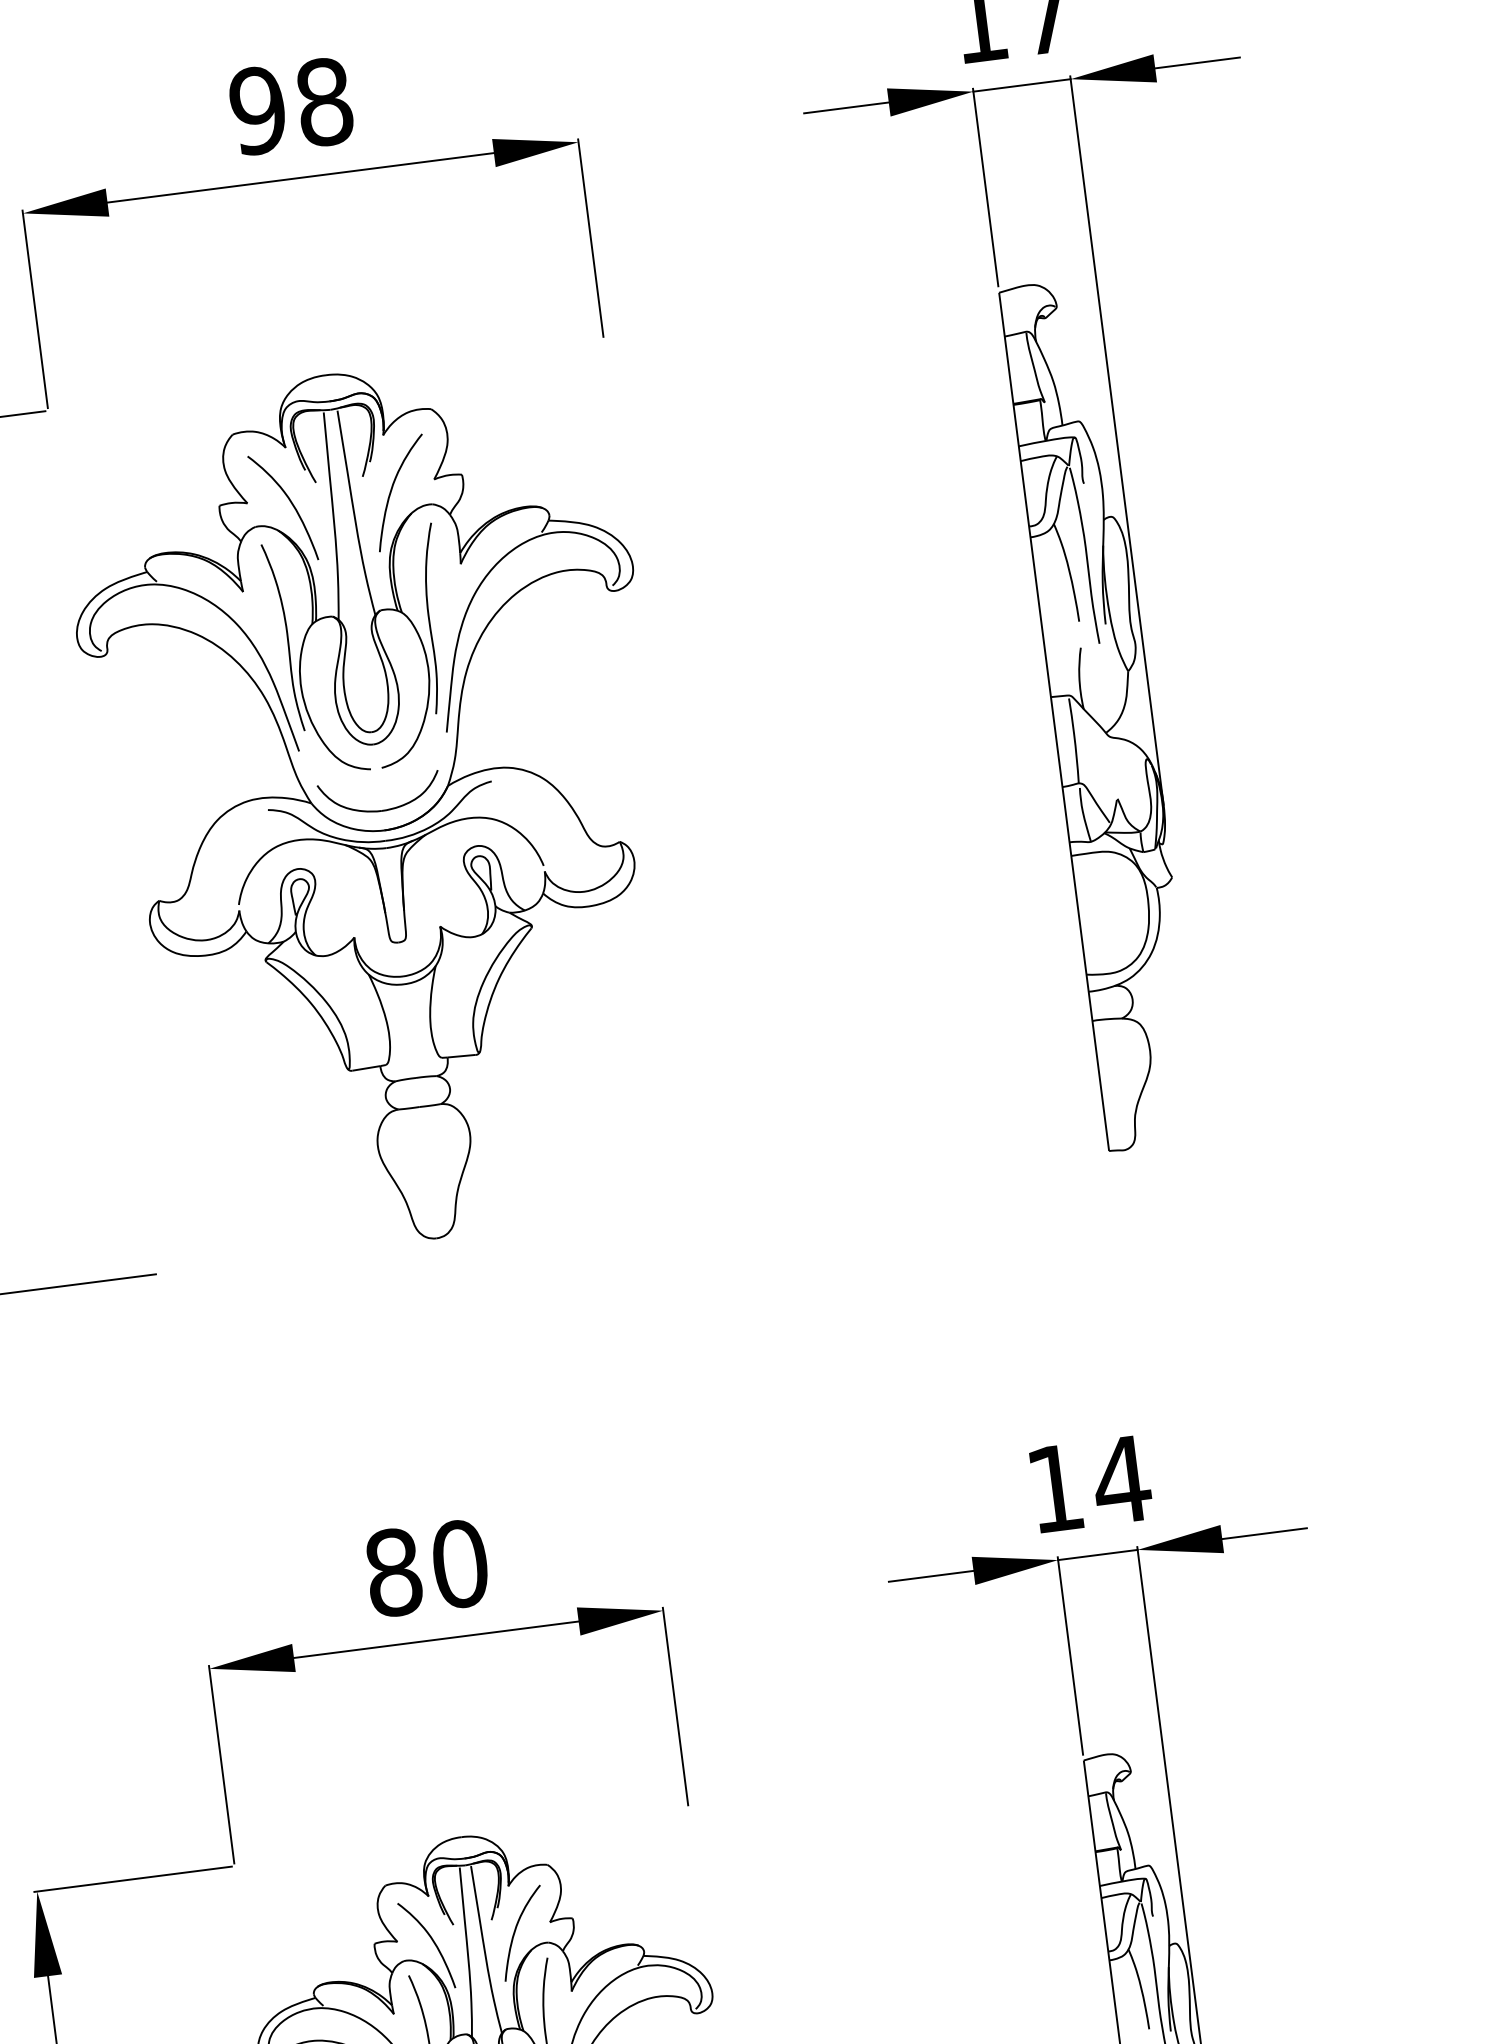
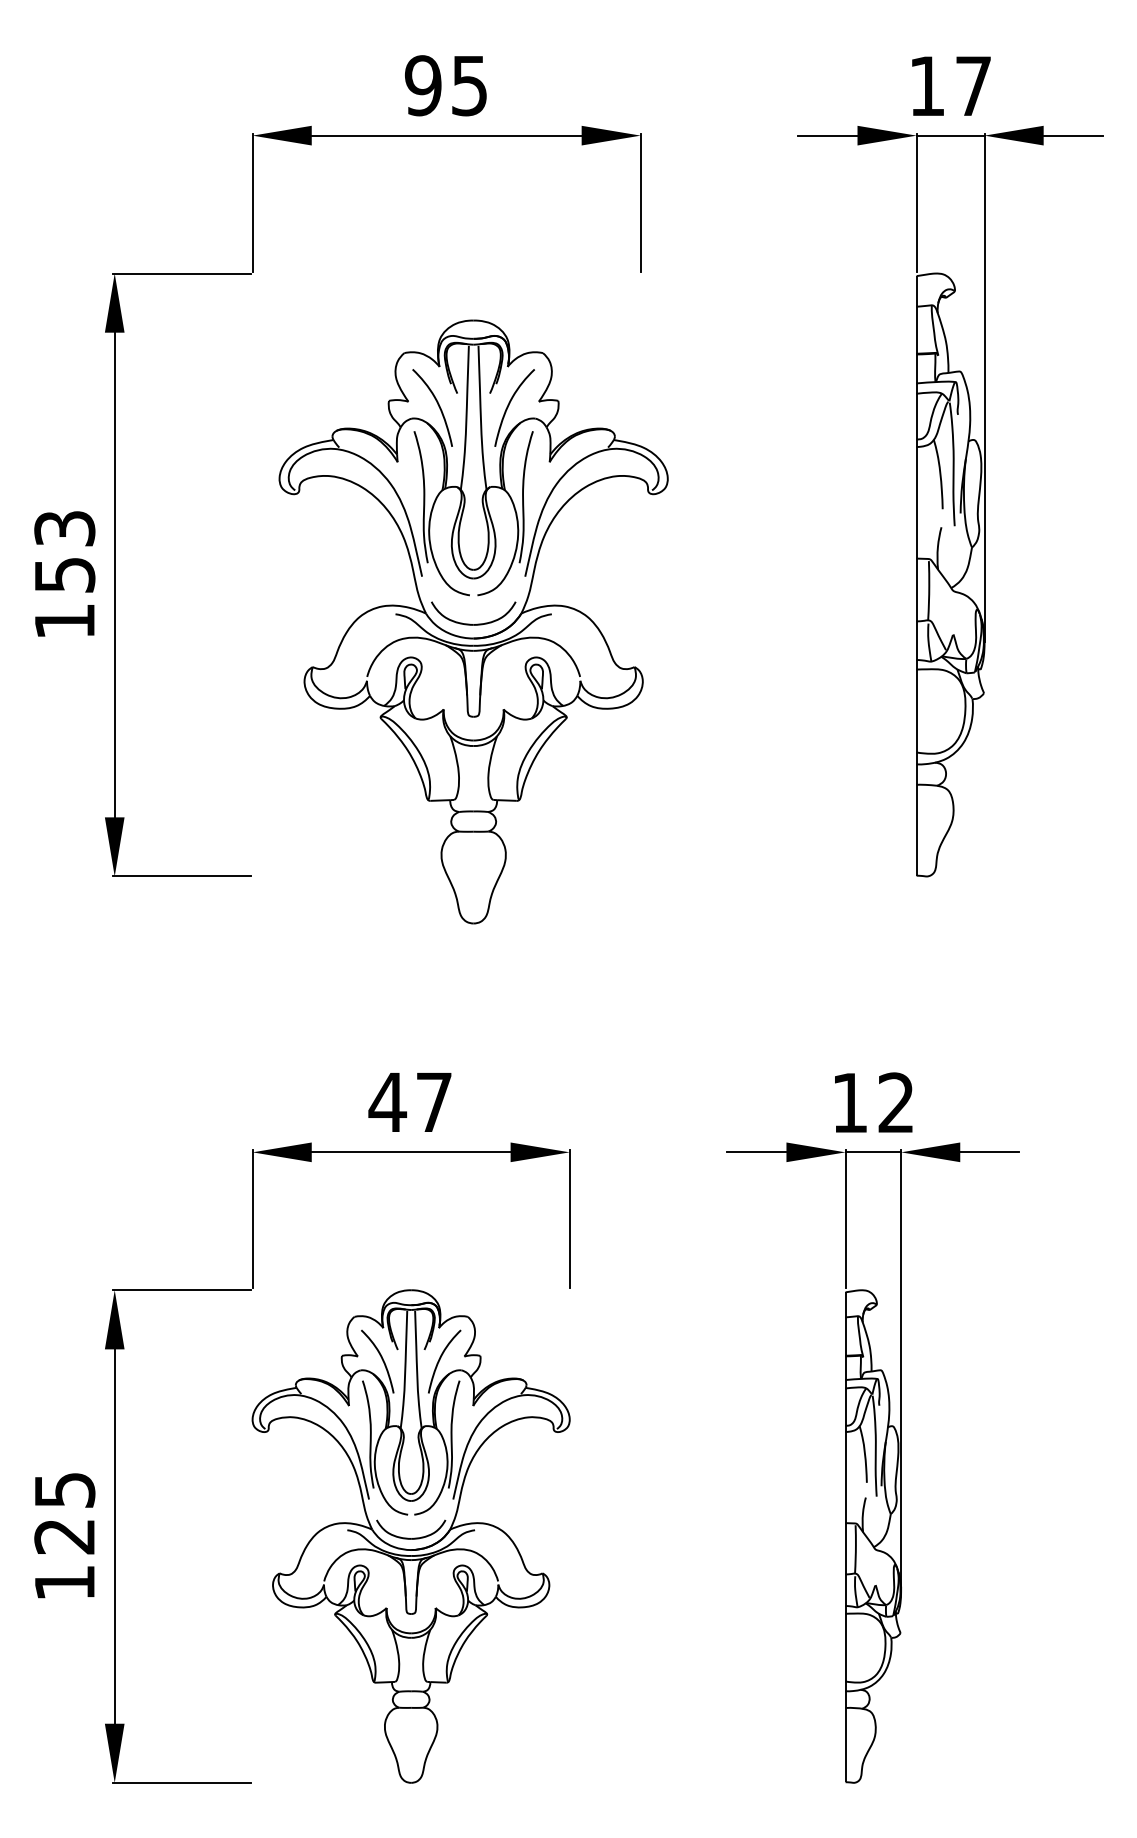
text: (324, 101) -> (469, 85), 98 -> 95
part: (380, 806) -> (473, 621), moved
text: (1121, 1479) -> (896, 1102), 14 -> 12
text: (426, 1568) -> (410, 1102), 80 -> 47

